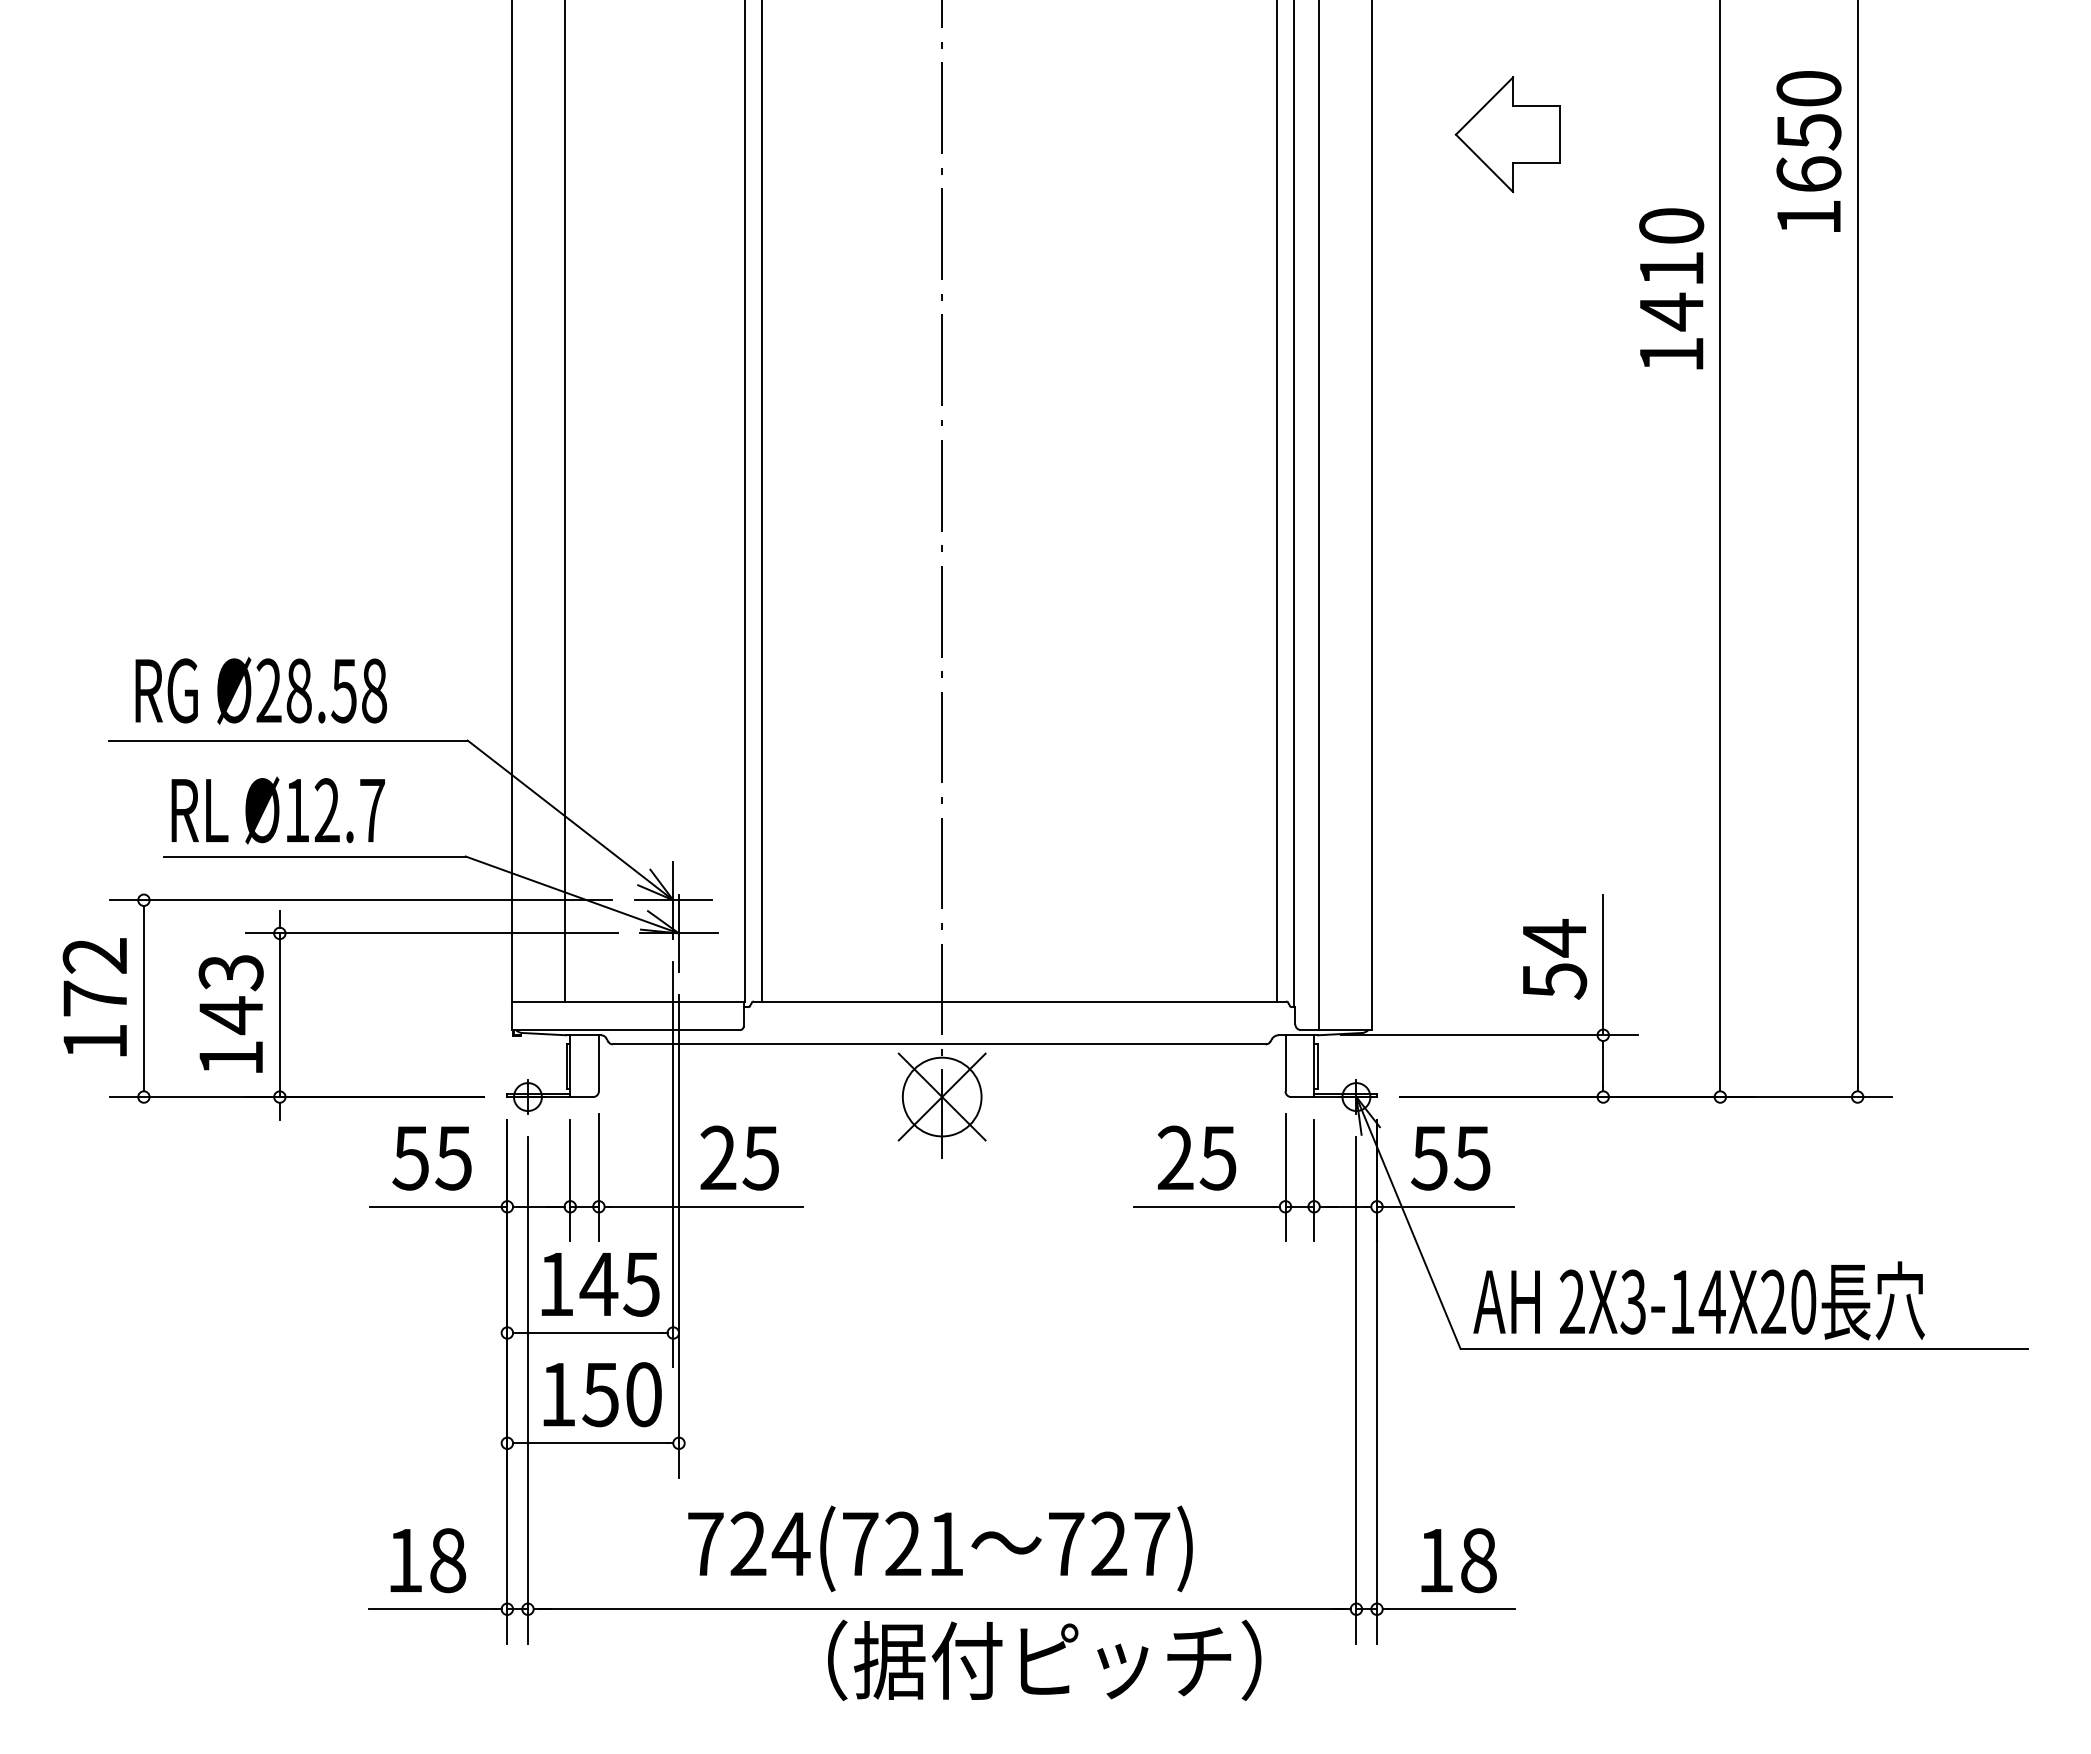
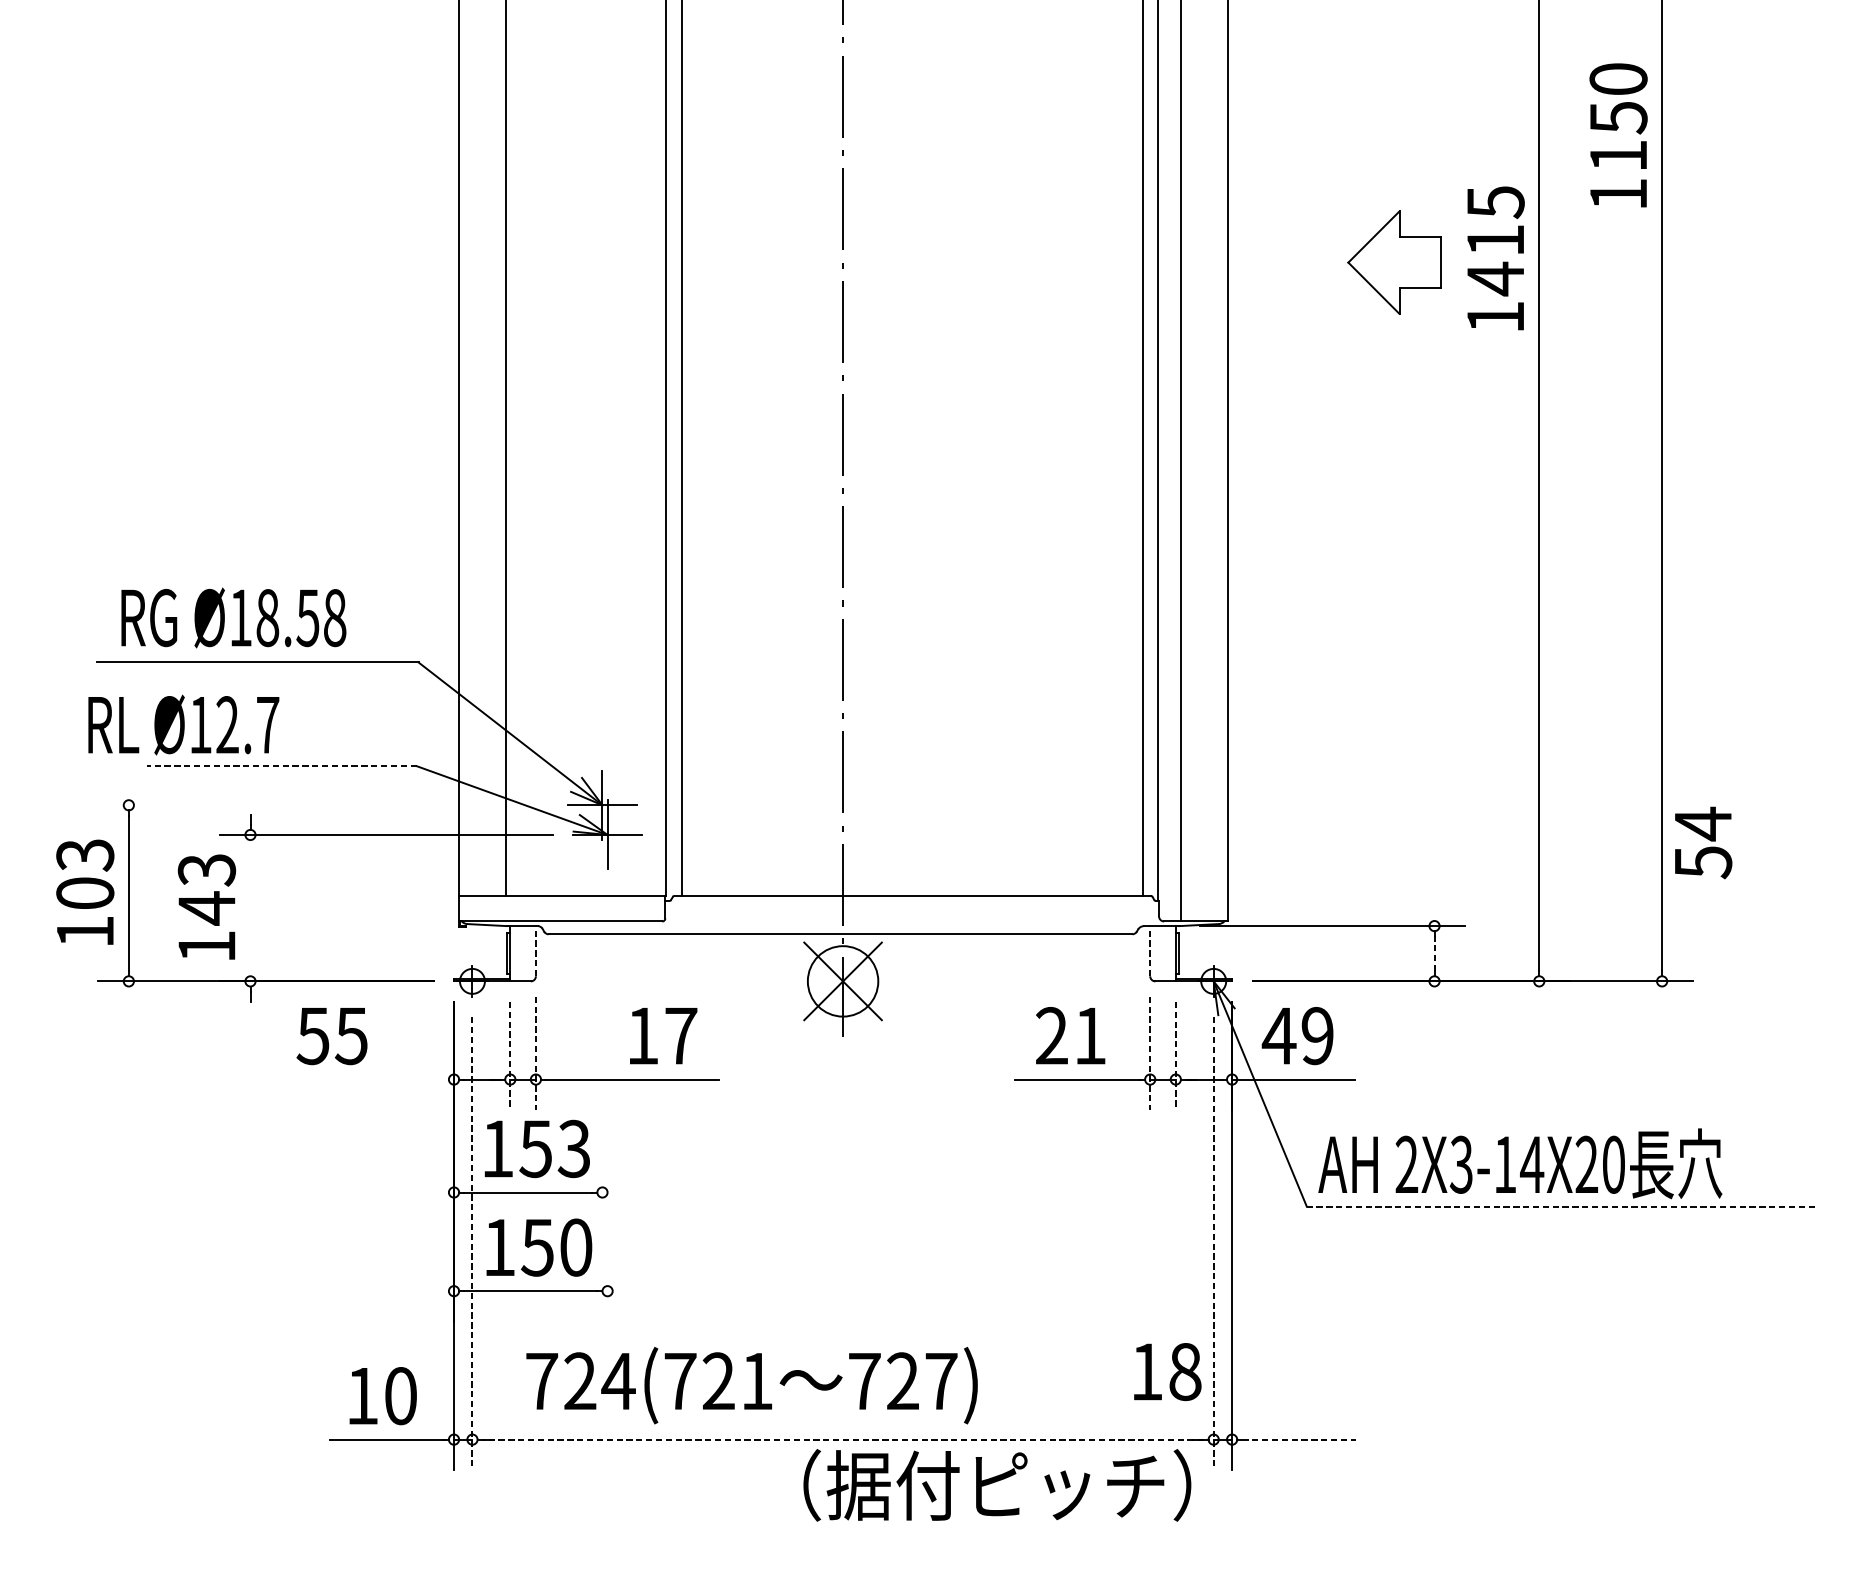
part: (1507, 134) -> (1394, 262), moved
text: (1808, 173) -> (1618, 155), 1650 -> 1150
text: (1671, 226) -> (1495, 202), 1410 -> 1415
text: (268, 690) -> (240, 617), Ø28.58 -> Ø18.58
text: (277, 810) -> (183, 725), moved
line: (314, 856) -> (281, 766), solid -> dashed
line: (360, 900) -> (322, 805), removed
text: (1555, 959) -> (1704, 843), moved
line: (1603, 965) -> (1434, 863), removed
text: (94, 977) -> (84, 874), 172 -> 103
line: (279, 1015) -> (250, 908), removed
line: (598, 1062) -> (535, 950), solid -> dashed
line: (1285, 1062) -> (1150, 950), solid -> dashed
line: (1603, 1065) -> (1434, 953), solid -> dashed
text: (739, 1157) -> (661, 1035), 25 -> 17
text: (1450, 1157) -> (1297, 1035), 55 -> 49
text: (431, 1158) -> (331, 1036), moved
text: (1217, 1158) -> (1089, 1036), 25 -> 21
line: (673, 1164) -> (602, 1041), removed
line: (598, 1178) -> (535, 1054), solid -> dashed
line: (1285, 1178) -> (1150, 1054), solid -> dashed
line: (570, 1180) -> (510, 1056), solid -> dashed
line: (1314, 1180) -> (1176, 1056), solid -> dashed
line: (438, 1206) -> (392, 1079), removed
line: (679, 1235) -> (608, 1105), removed
text: (619, 1283) -> (554, 1148), 145 -> 153
line: (1744, 1348) -> (1560, 1206), solid -> dashed
line: (527, 1390) -> (472, 1243), solid -> dashed
line: (1356, 1390) -> (1213, 1243), solid -> dashed
text: (940, 1548) -> (752, 1385), moved
text: (448, 1560) -> (401, 1396), 18 -> 10
text: (1458, 1560) -> (1167, 1371), moved
line: (942, 1609) -> (843, 1439), solid -> dashed
line: (1452, 1609) -> (1299, 1439), solid -> dashed
text: (1044, 1659) -> (997, 1484), moved

